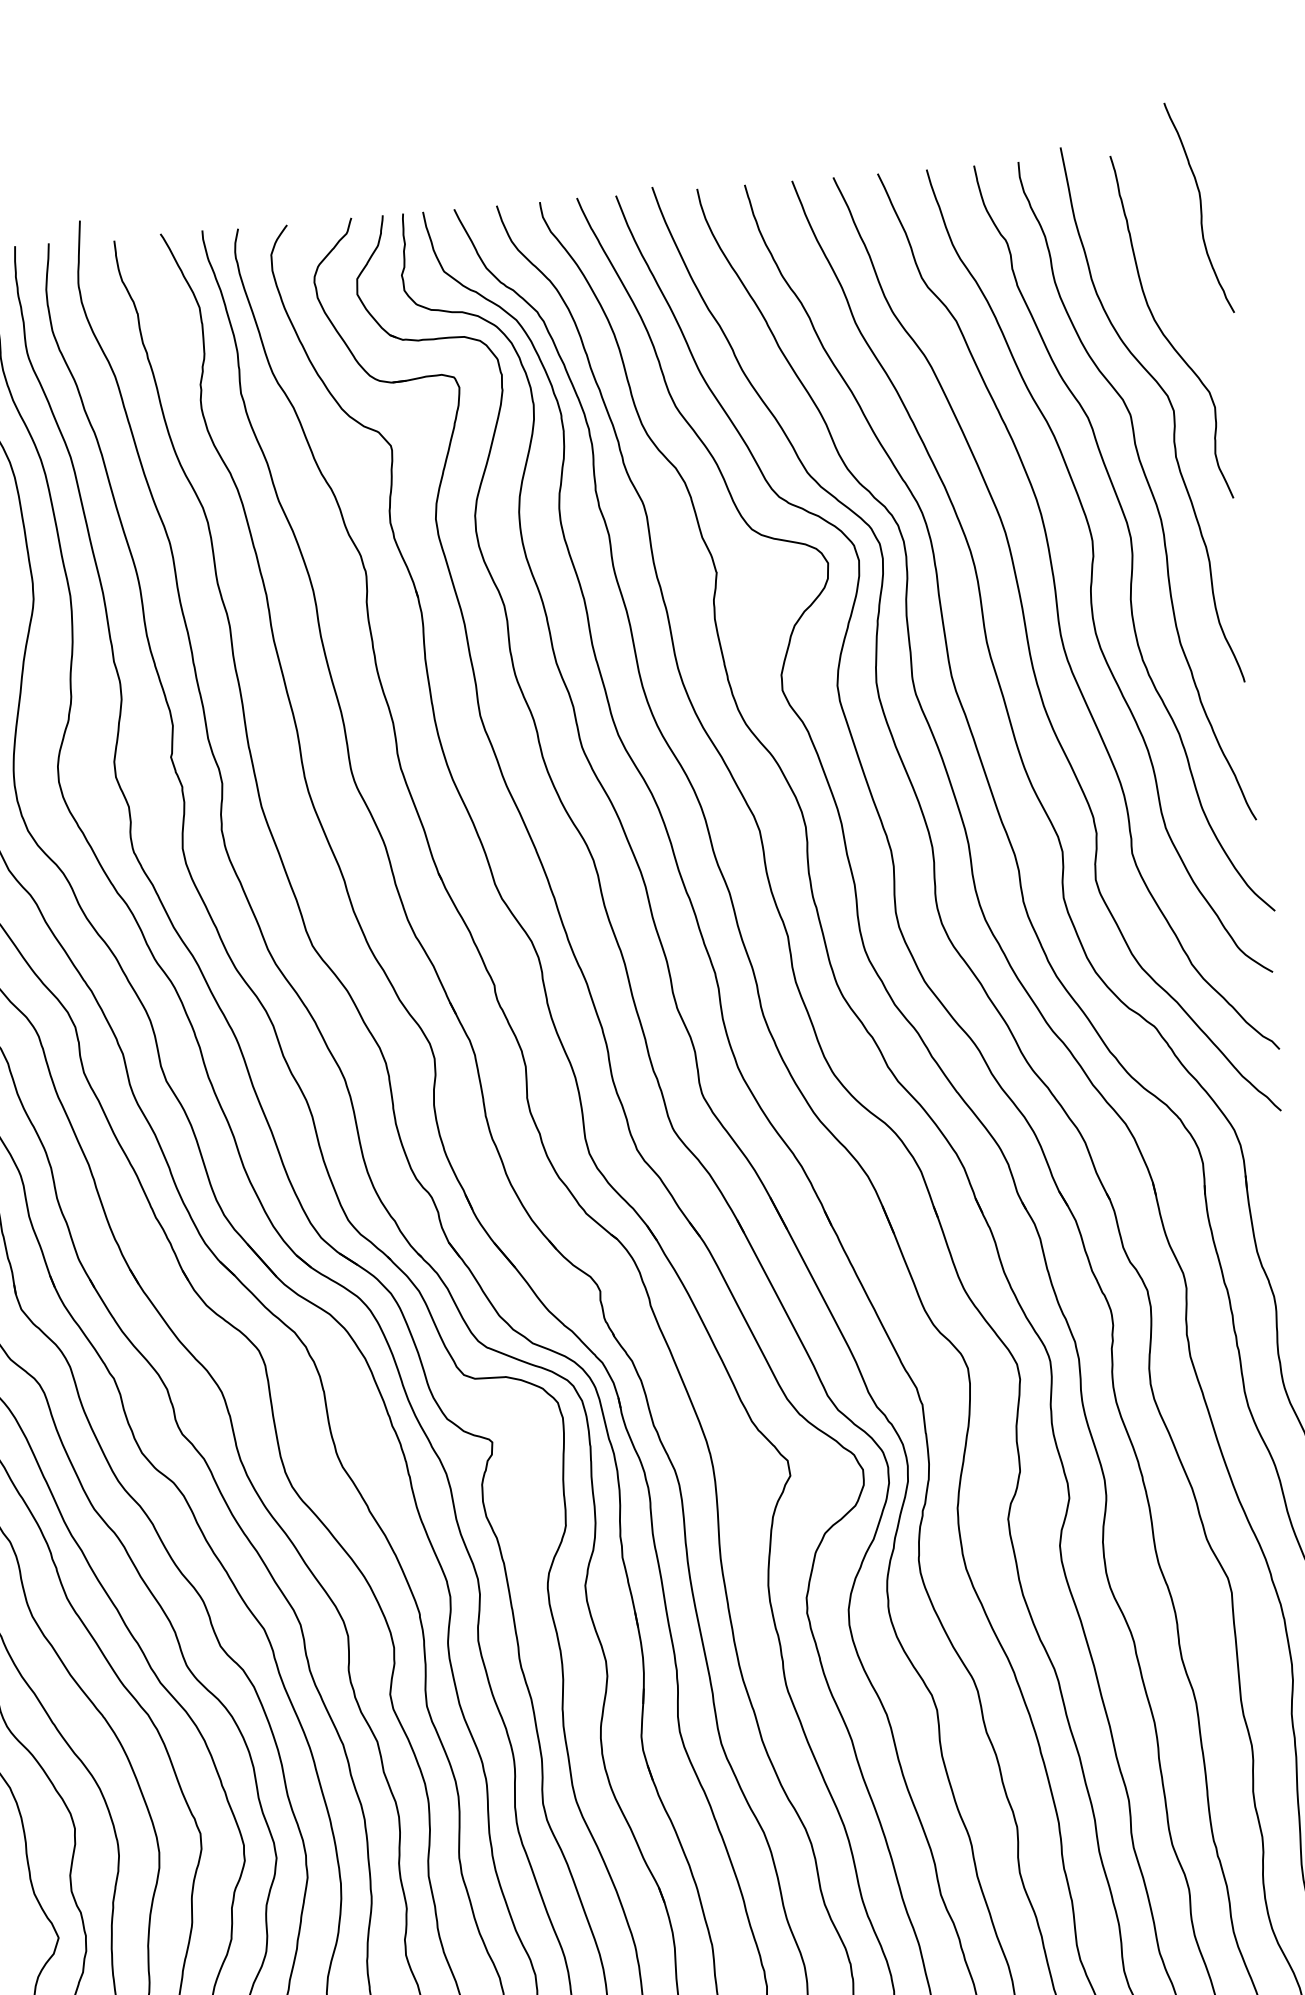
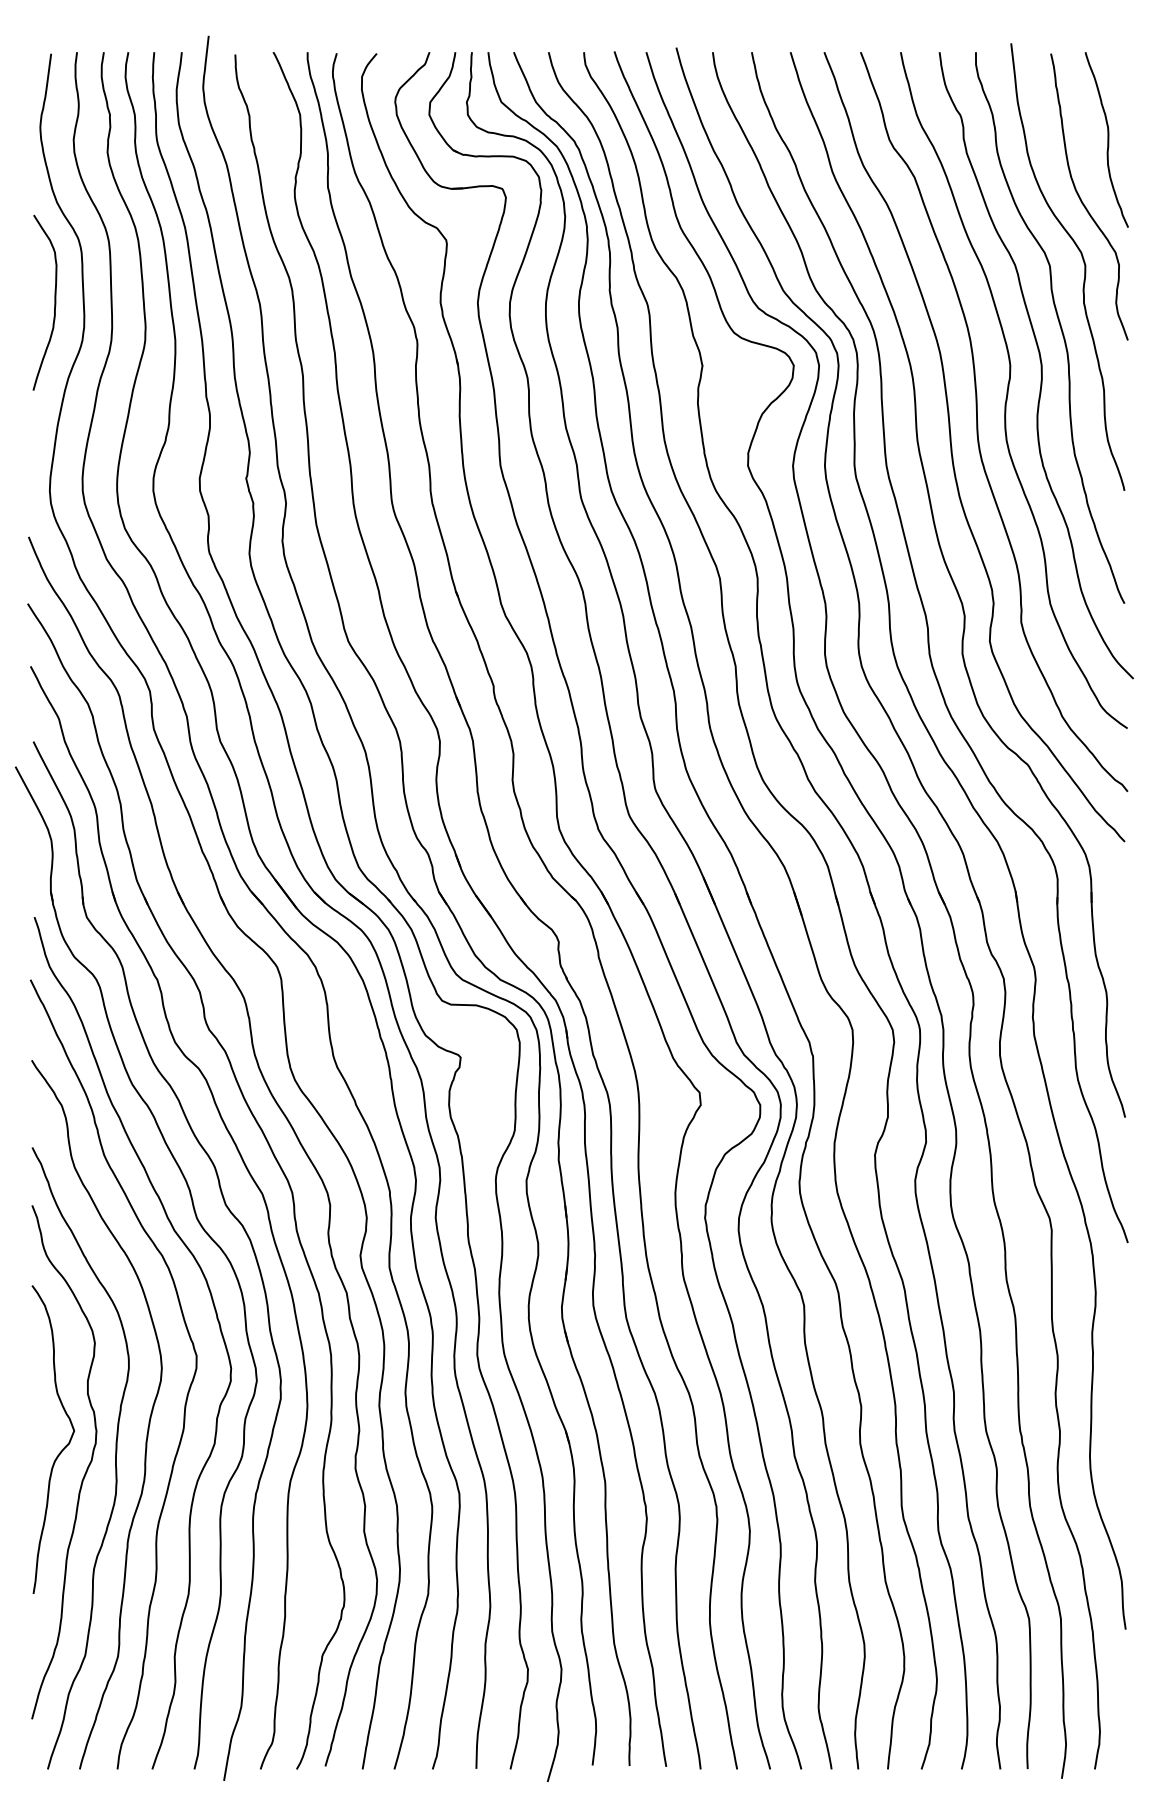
curve: (1199, 207) -> (1107, 139), moved

